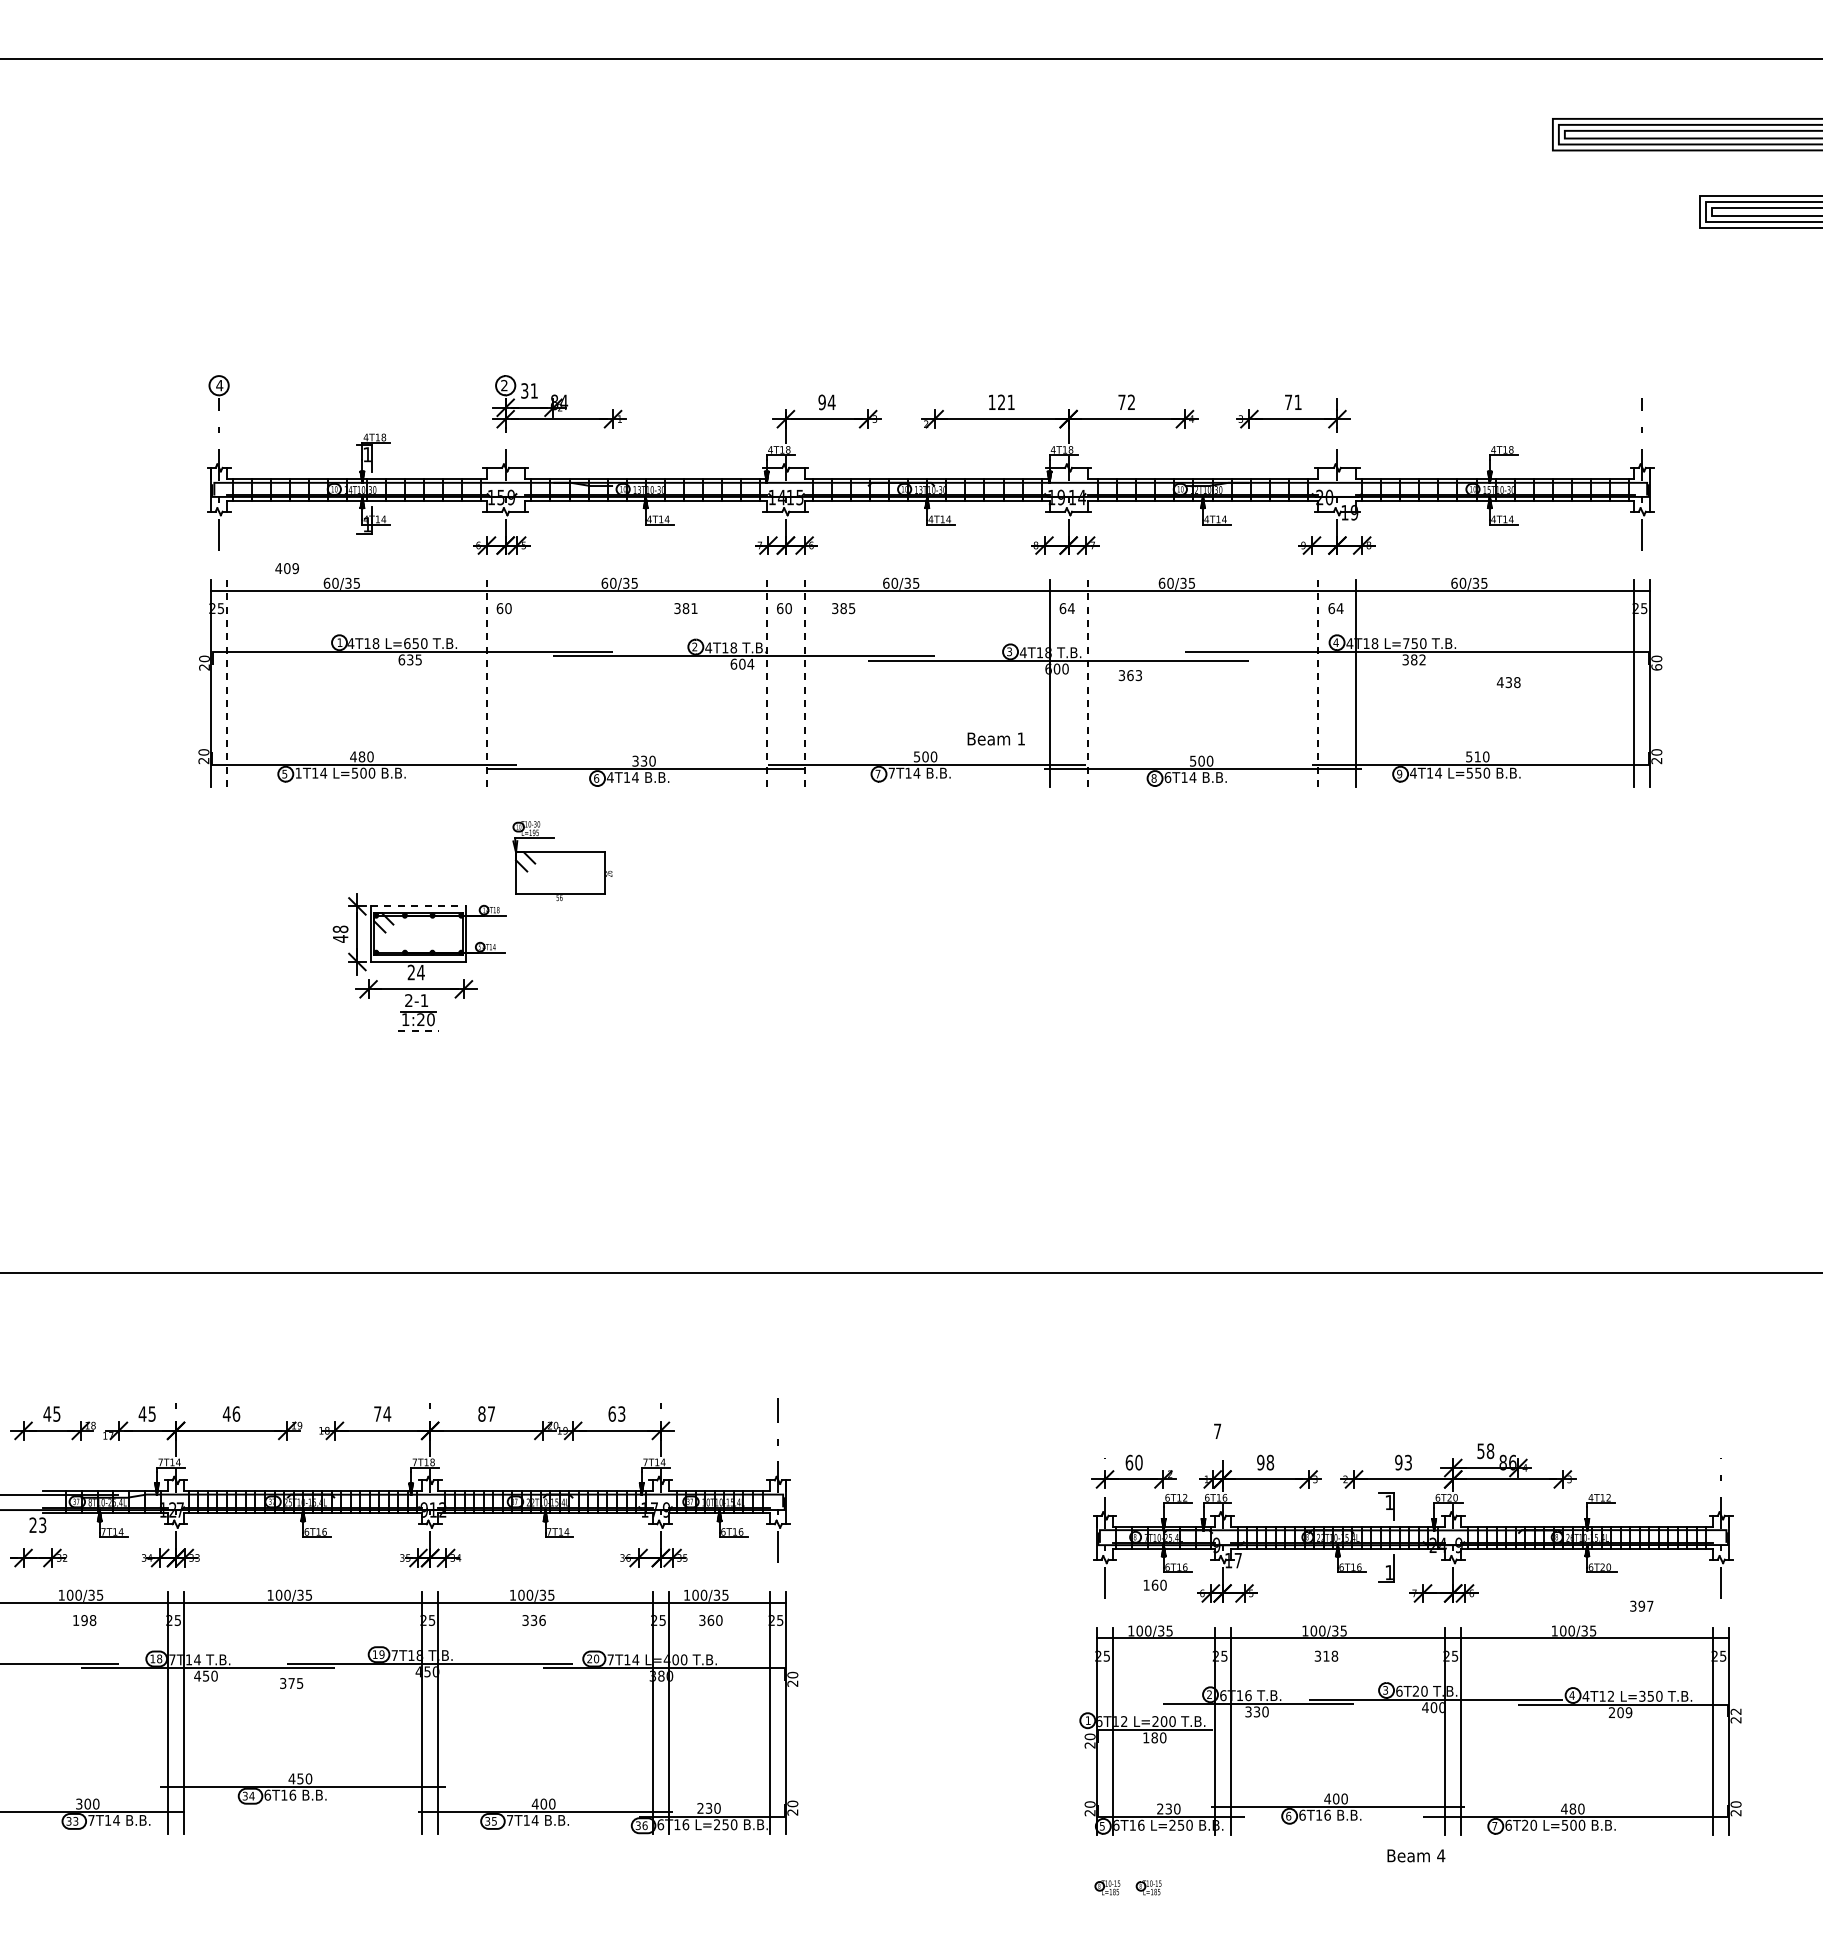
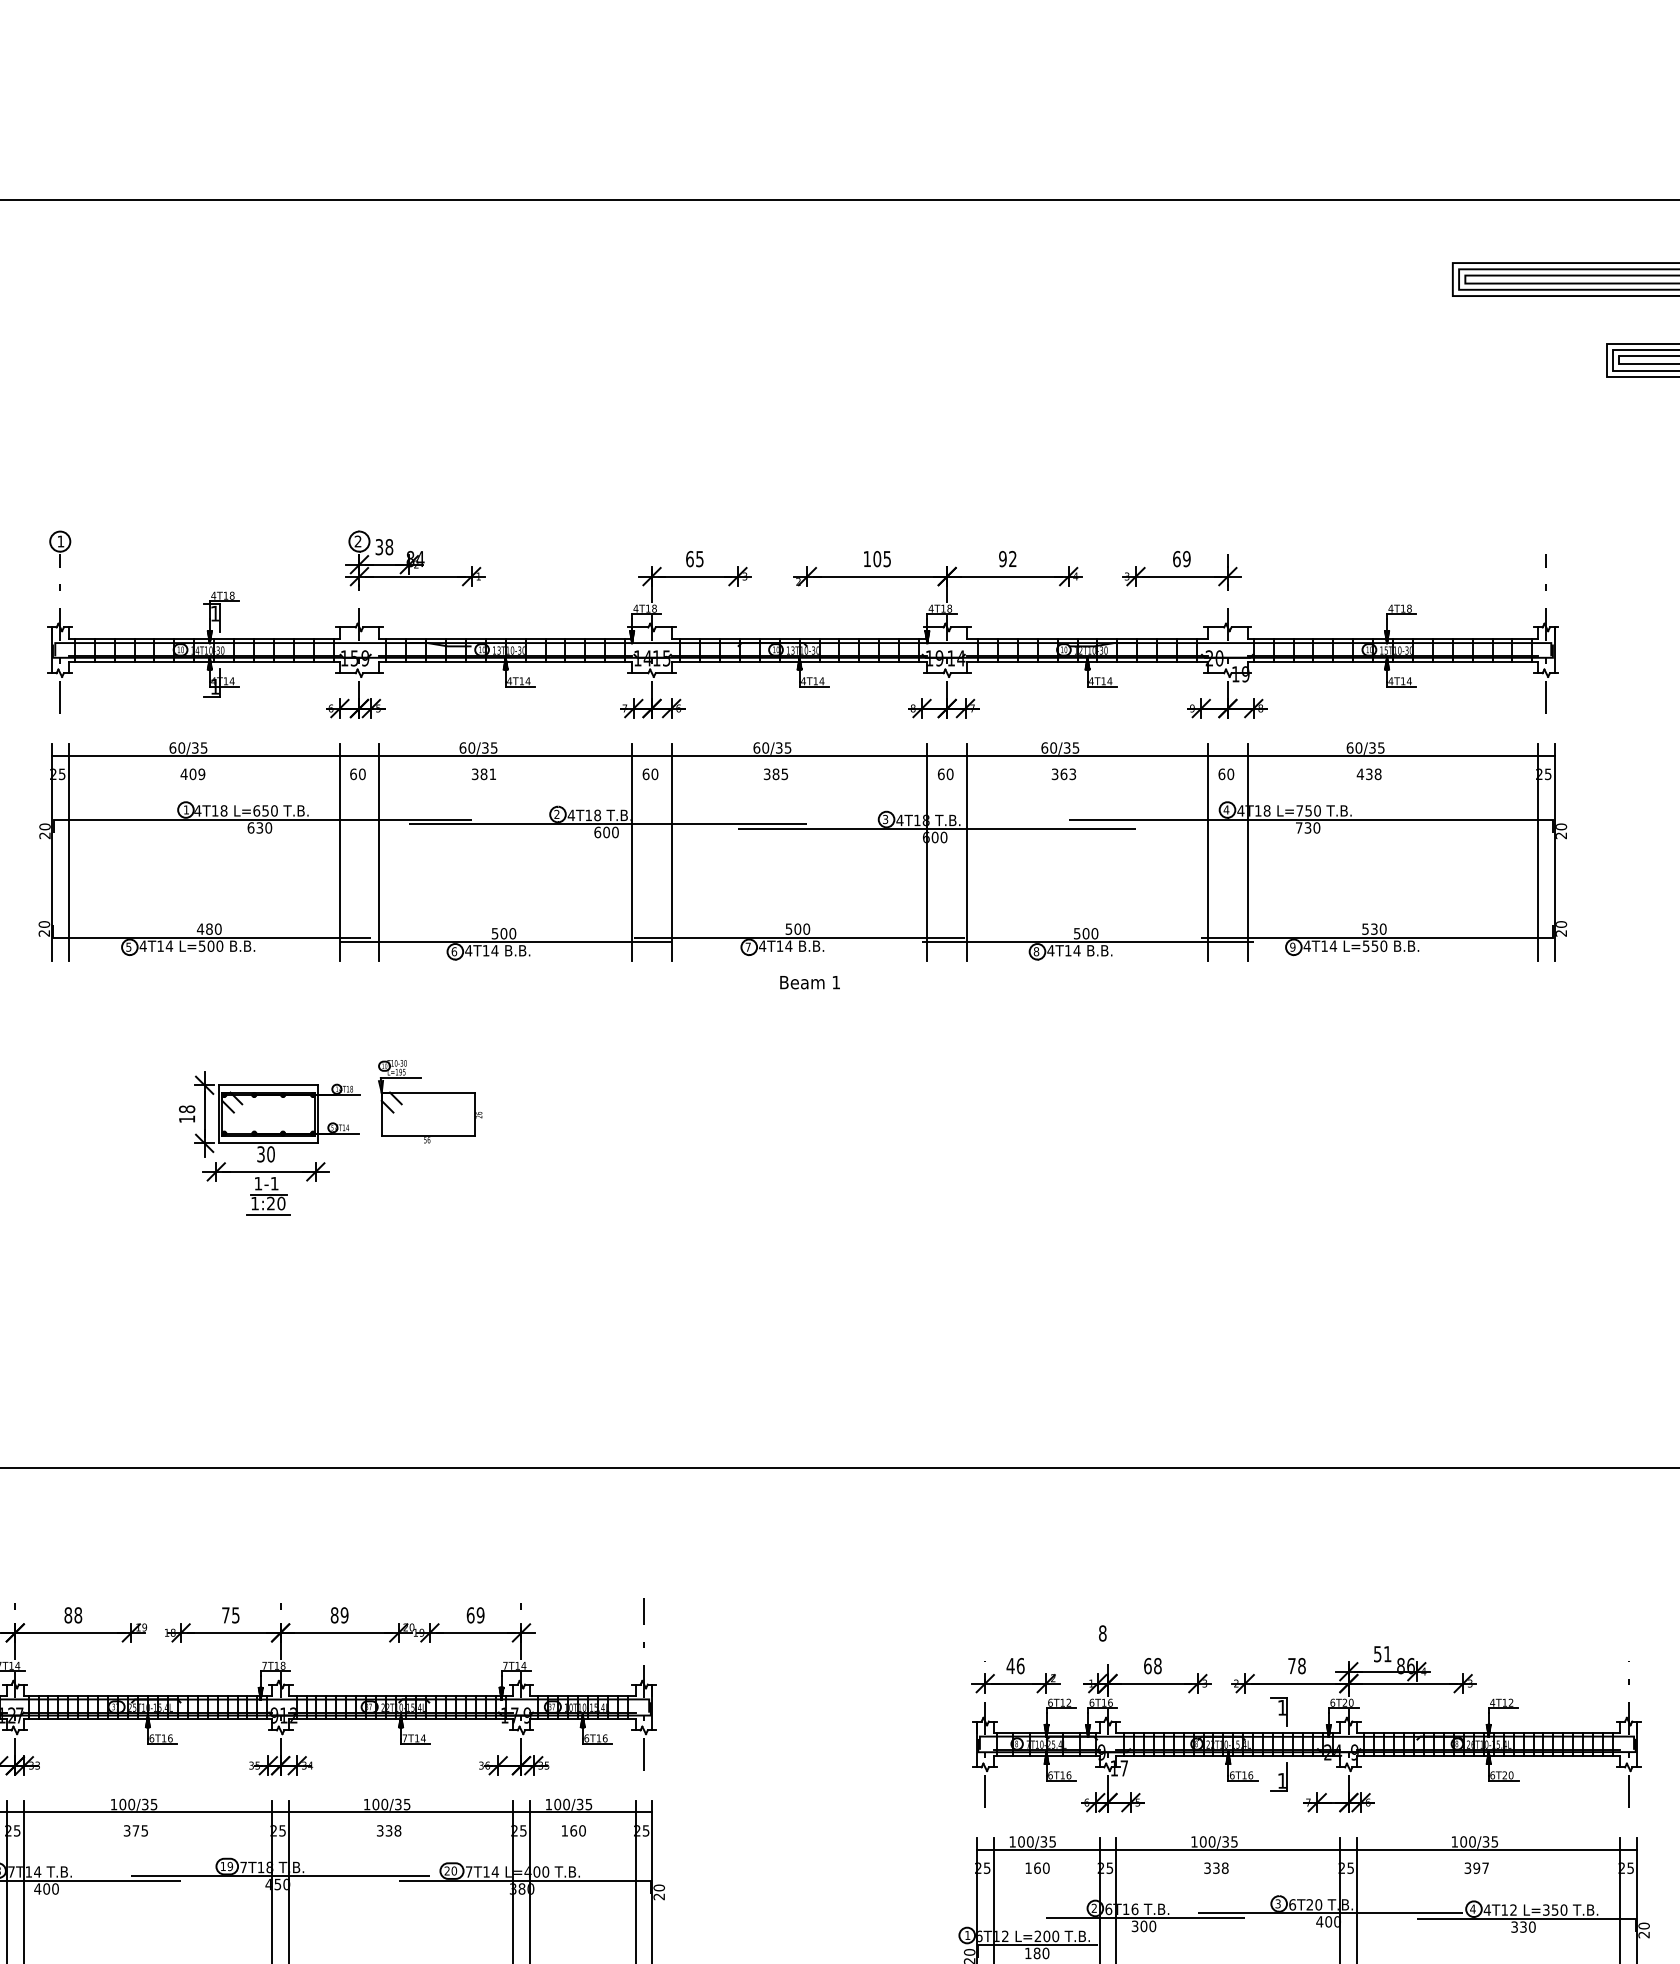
text: (219, 385) -> (60, 541), 4 -> 1
text: (534, 390) -> (389, 546), 31 -> 38
text: (826, 402) -> (694, 559), 94 -> 65
text: (1006, 402) -> (882, 559), 121 -> 105
text: (1121, 402) -> (1002, 559), 72 -> 92
text: (1292, 402) -> (1180, 559), 71 -> 69
text: (286, 568) -> (192, 774), moved
text: (685, 608) -> (483, 774), moved
text: (843, 608) -> (775, 774), moved
text: (1070, 608) -> (949, 774), 64 -> 60
text: (1339, 608) -> (1230, 774), 64 -> 60
text: (418, 659) -> (268, 827), 635 -> 630
text: (1413, 659) -> (1307, 827), 382 -> 730
text: (750, 663) -> (615, 831), 604 -> 600
text: (1656, 667) -> (1561, 835), 60 -> 20
text: (1129, 675) -> (1062, 774), moved
line: (524, 682) -> (379, 851), added
text: (1508, 682) -> (1368, 774), moved
line: (227, 683) -> (69, 852), dashed -> solid
line: (486, 683) -> (339, 852), dashed -> solid
line: (766, 683) -> (631, 852), dashed -> solid
line: (804, 683) -> (671, 852), dashed -> solid
line: (1087, 683) -> (966, 852), dashed -> solid
line: (1318, 683) -> (1208, 852), dashed -> solid
text: (995, 738) -> (809, 982), moved
text: (1477, 756) -> (1374, 928), 510 -> 530
text: (639, 760) -> (499, 932), 330 -> 500
text: (298, 772) -> (143, 945), 1T14 -> 4T14
text: (891, 772) -> (762, 945), 7T14 -> 4T14
text: (1167, 777) -> (1050, 950), 6T14 -> 4T14
part: (562, 861) -> (430, 1102), moved
line: (418, 906) -> (268, 1085), dashed -> solid
text: (340, 938) -> (186, 1118), 48 -> 18
text: (415, 972) -> (265, 1154), 24 -> 30
text: (408, 1000) -> (257, 1183), 2-1 -> 1-1
line: (418, 1030) -> (268, 1214), dashed -> solid
text: (231, 1413) -> (73, 1614), 46 -> 88
text: (387, 1413) -> (236, 1614), 74 -> 75
text: (491, 1413) -> (344, 1614), 87 -> 89
text: (621, 1413) -> (480, 1614), 63 -> 69
text: (1217, 1431) -> (1102, 1633), 7 -> 8
text: (1490, 1451) -> (1387, 1654), 58 -> 51
text: (1133, 1462) -> (1014, 1665), 60 -> 46
text: (1260, 1462) -> (1147, 1665), 98 -> 68
text: (1403, 1462) -> (1296, 1665), 93 -> 78
text: (1155, 1584) -> (1037, 1867), moved
text: (1641, 1605) -> (1476, 1867), moved
text: (542, 1620) -> (397, 1830), 336 -> 338
text: (702, 1620) -> (564, 1830), 360 -> 160
text: (1326, 1655) -> (1216, 1867), 318 -> 338
text: (205, 1675) -> (46, 1888), 450 -> 400
text: (291, 1683) -> (135, 1830), moved
text: (1256, 1711) -> (1143, 1925), 330 -> 300
text: (1735, 1711) -> (1643, 1925), 22 -> 20
text: (1620, 1712) -> (1523, 1926), 209 -> 330

